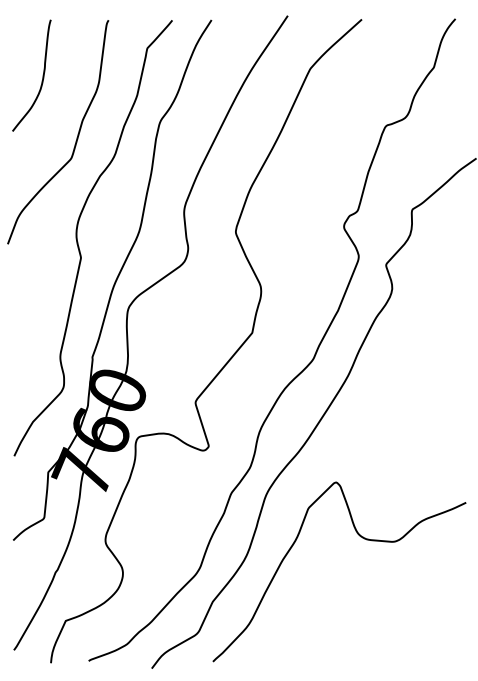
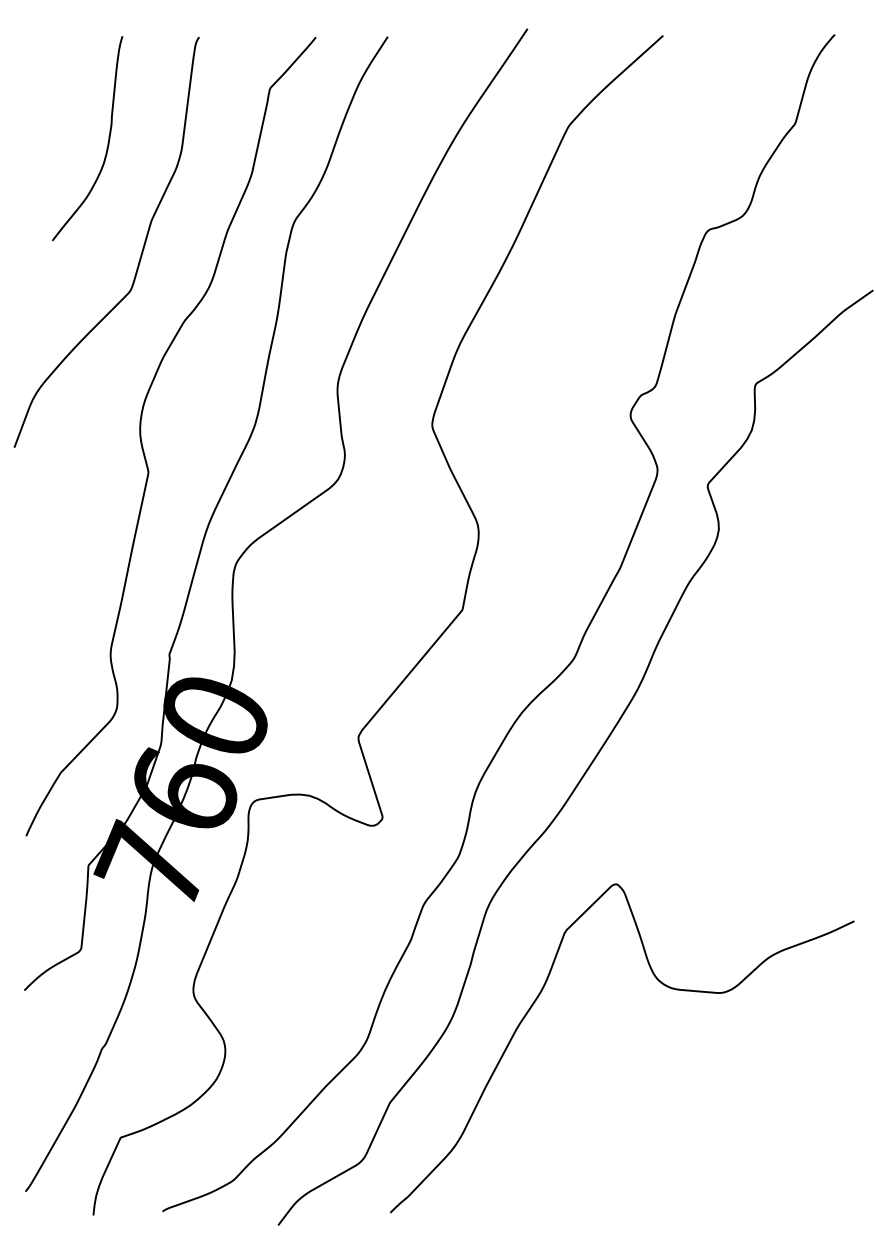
curve: (42, 75) -> (107, 138), moved

